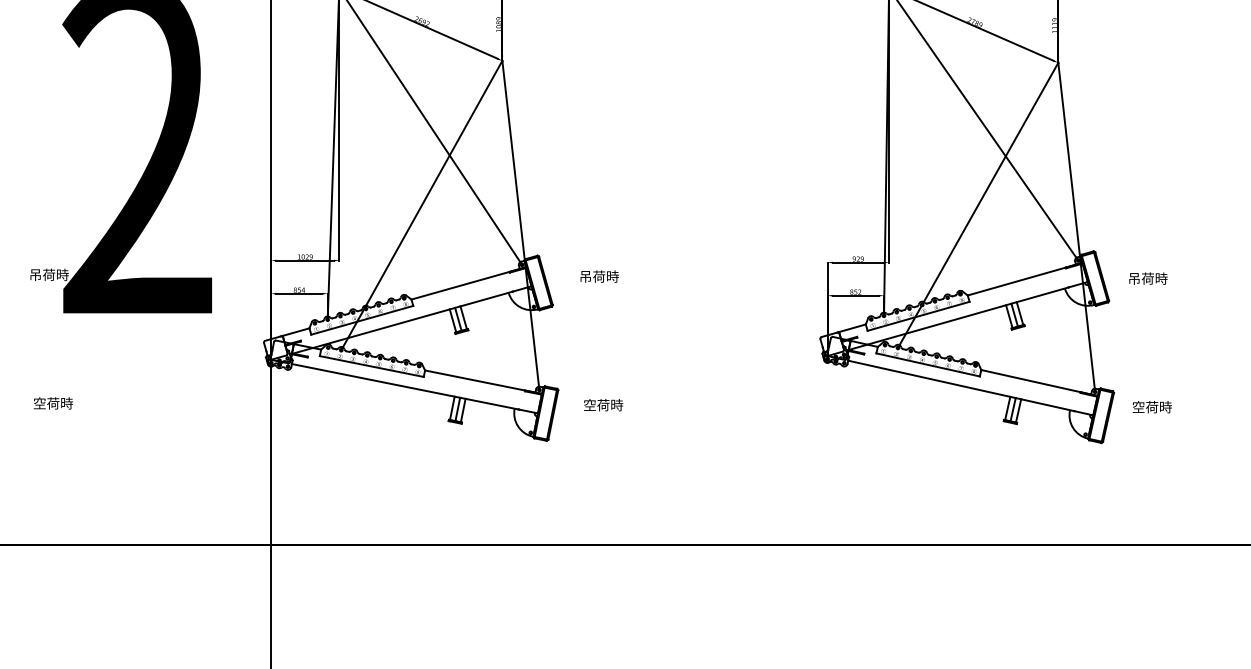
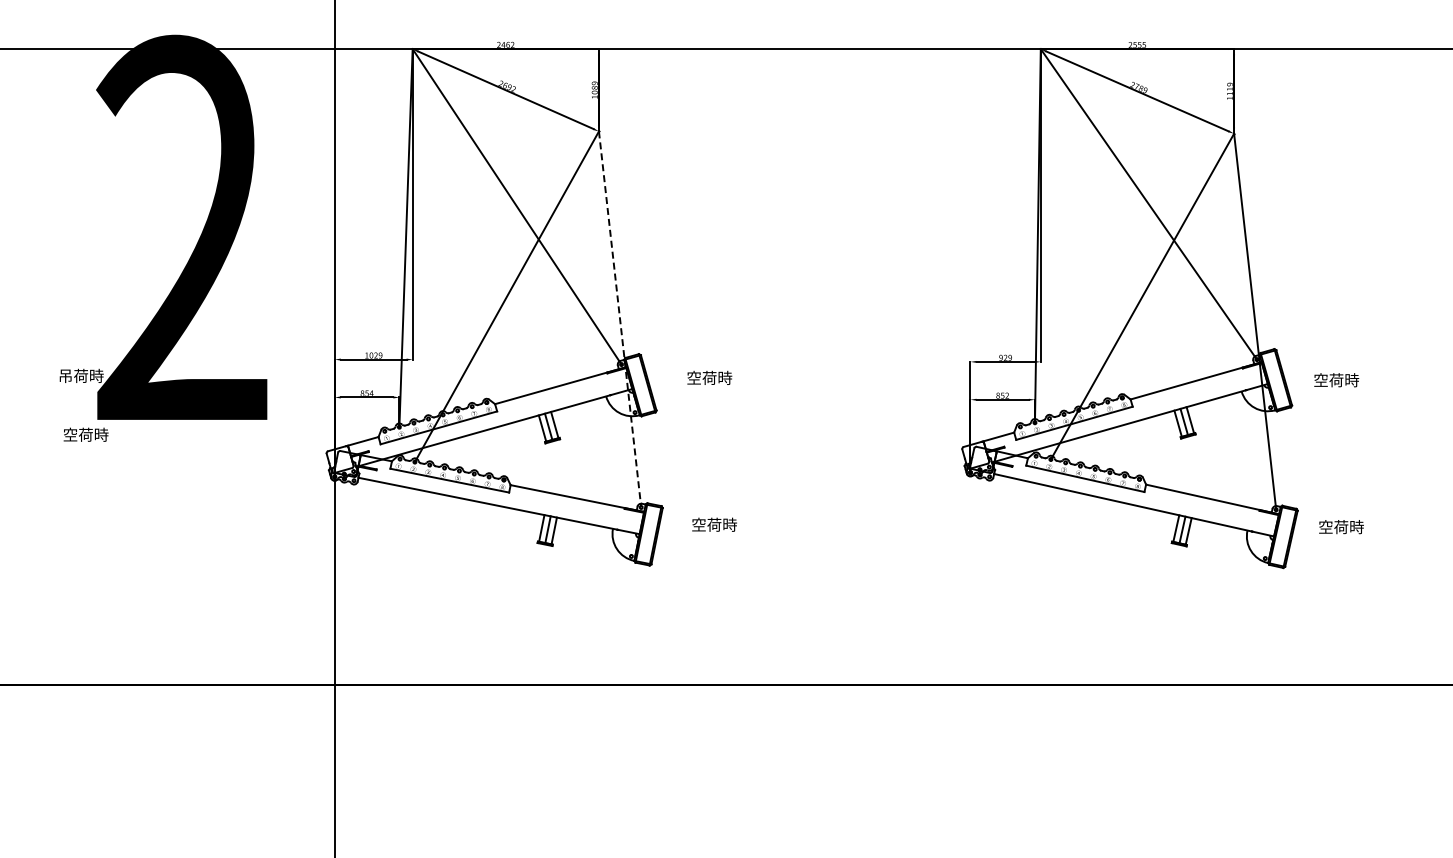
line: (521, 225) -> (620, 319), solid -> dashed
text: (585, 276) -> (693, 377), 吊荷時 -> 空荷時
text: (1133, 278) -> (1320, 380), 吊荷時 -> 空荷時
text: (52, 403) -> (85, 434), moved

